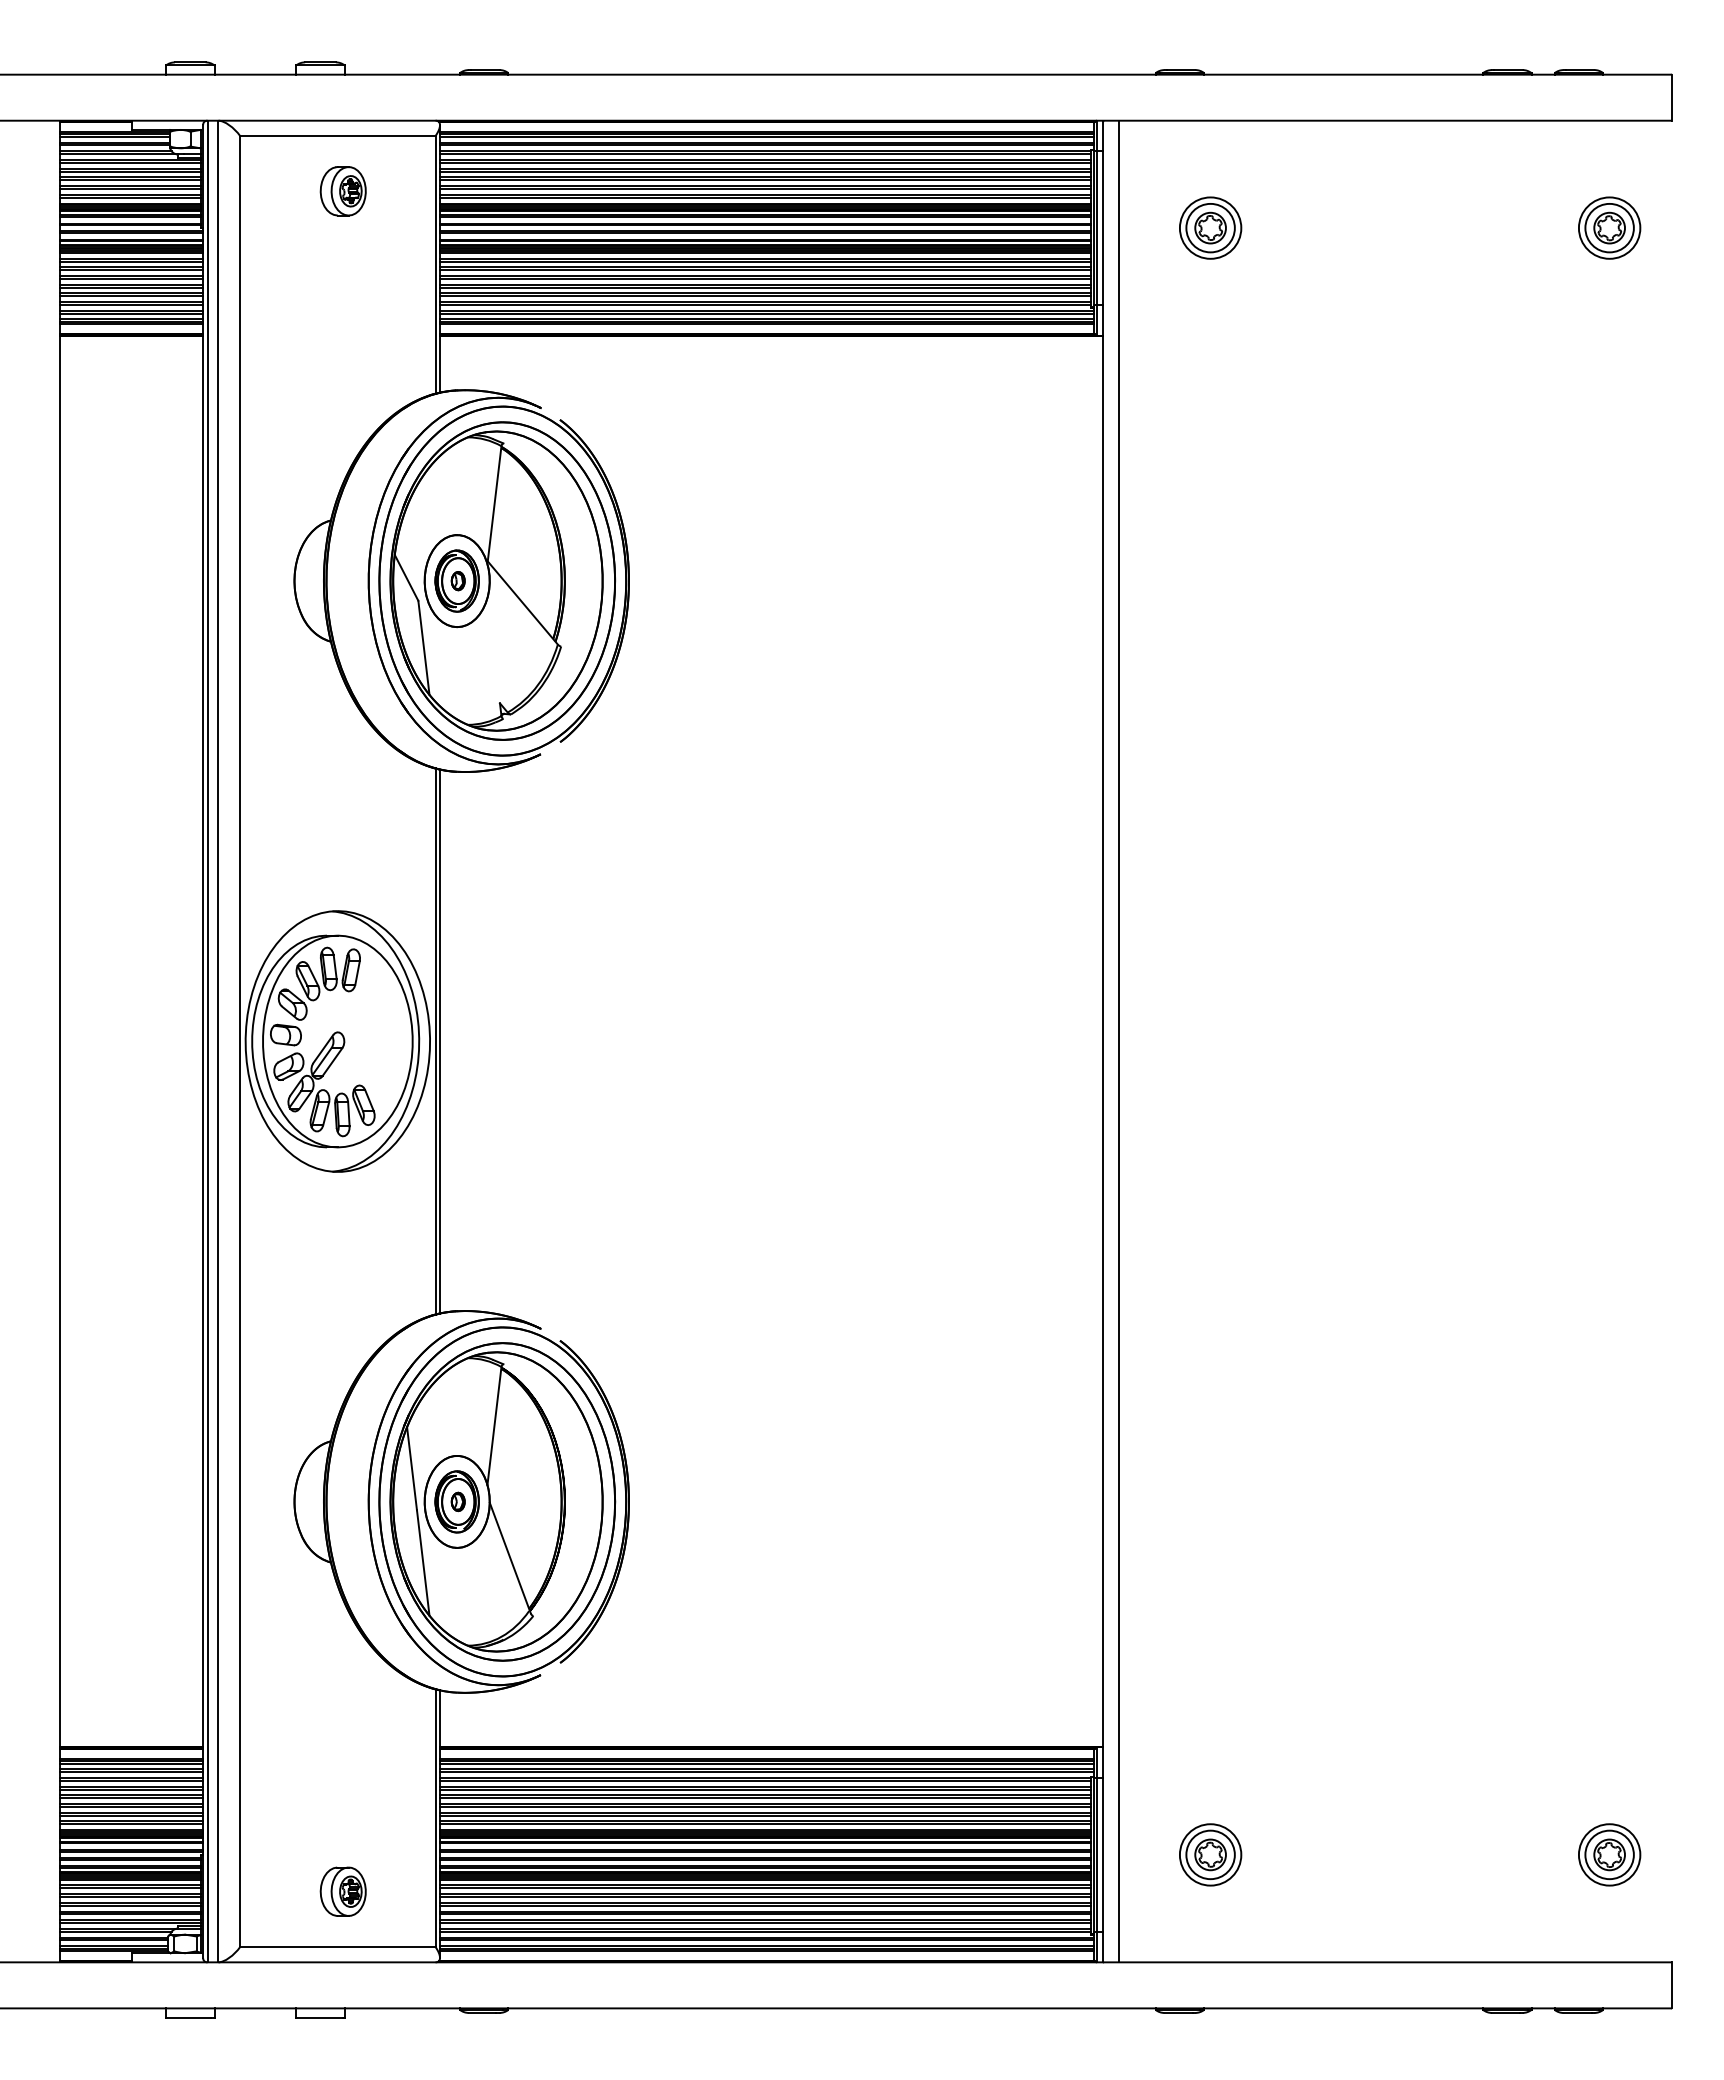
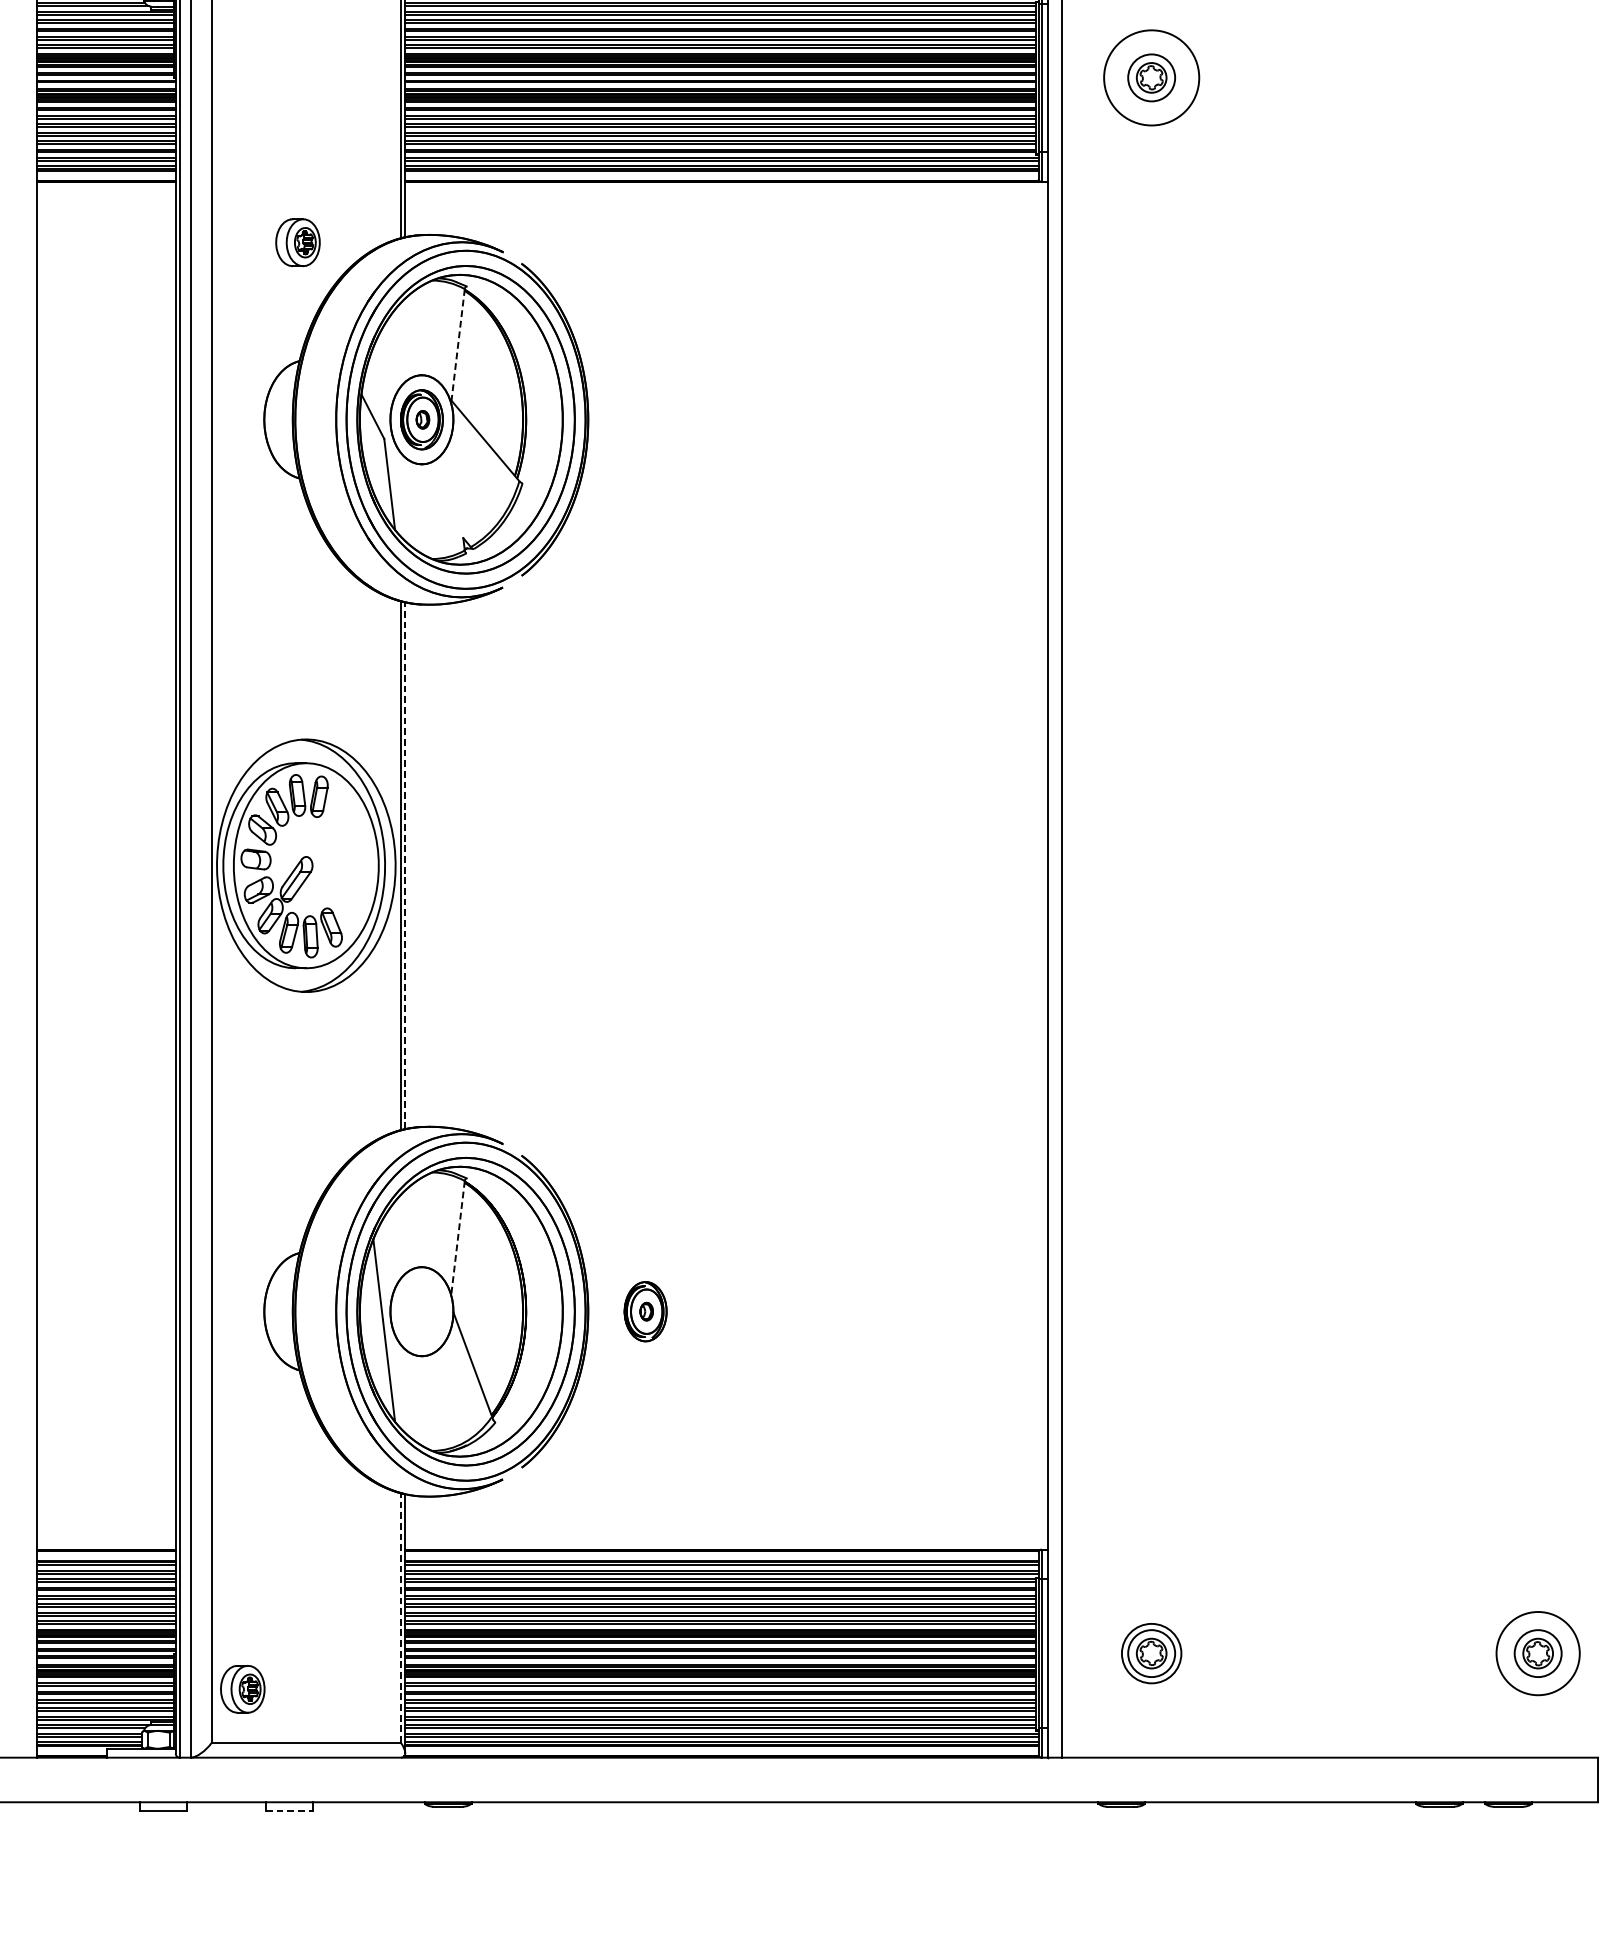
part: (342, 191) -> (297, 242), moved
circle: (1210, 227) -> (1151, 77), size x1.6
part: (1609, 227) -> (1538, 77), removed
line: (494, 504) -> (458, 345), solid -> dashed
line: (440, 1041) -> (405, 865), solid -> dashed
line: (494, 1426) -> (458, 1238), solid -> dashed
part: (456, 1501) -> (644, 1311), moved
line: (435, 1818) -> (400, 1618), solid -> dashed
circle: (1609, 1854) -> (1538, 1653), size x1.4
part: (342, 1891) -> (242, 1689), moved
line: (319, 2017) -> (288, 1811), solid -> dashed

